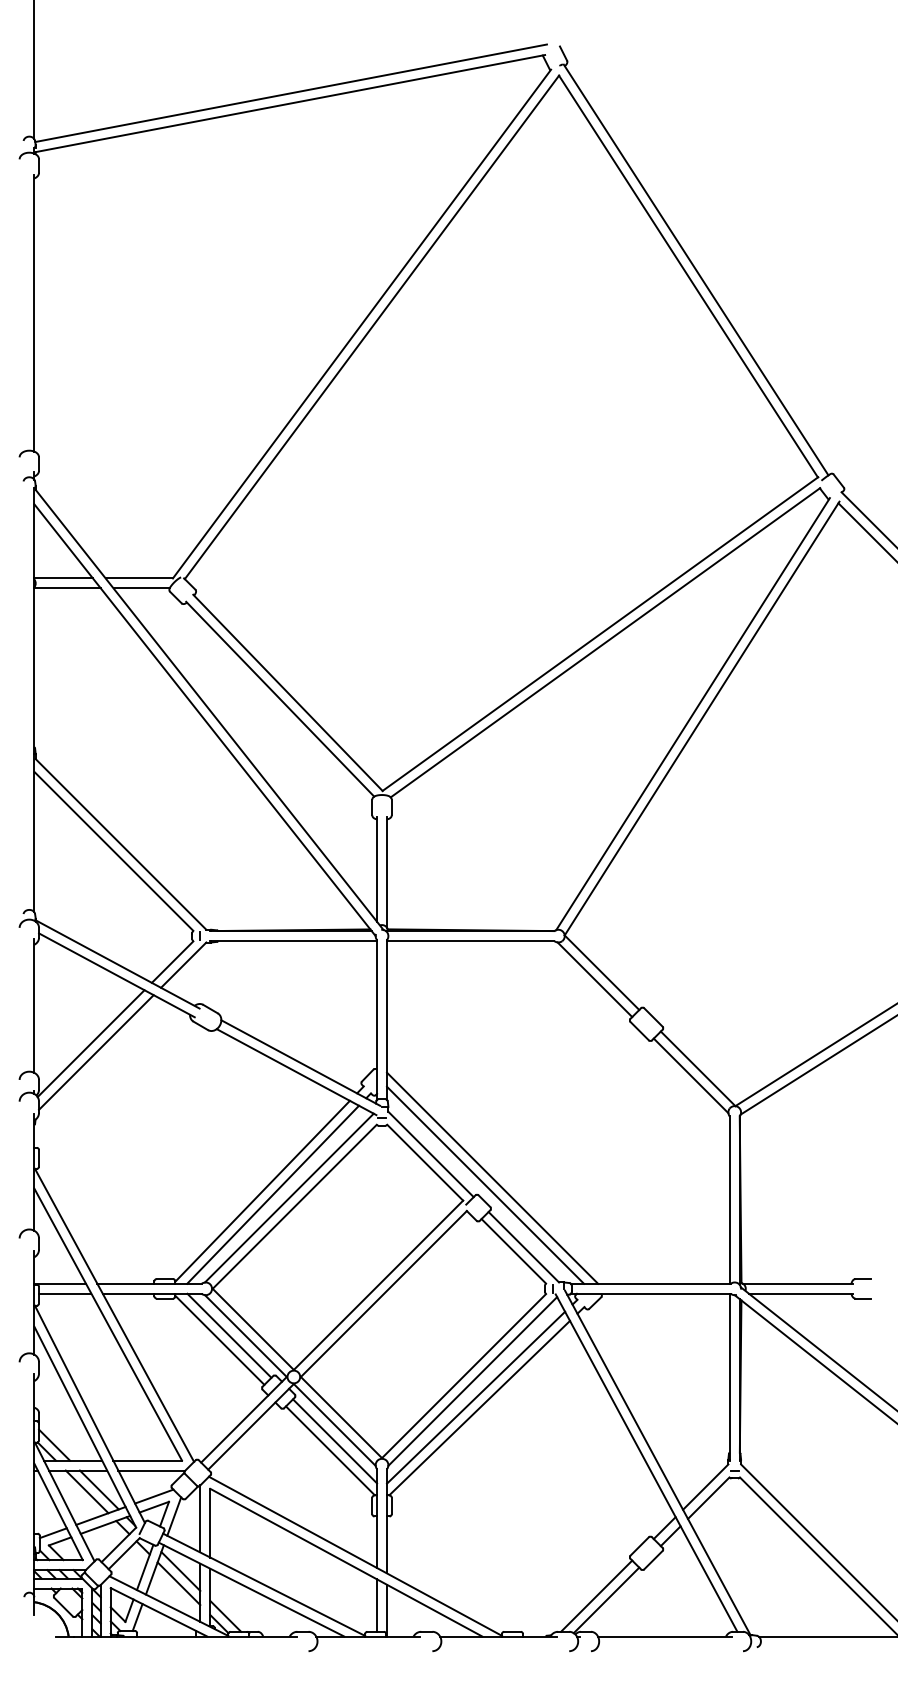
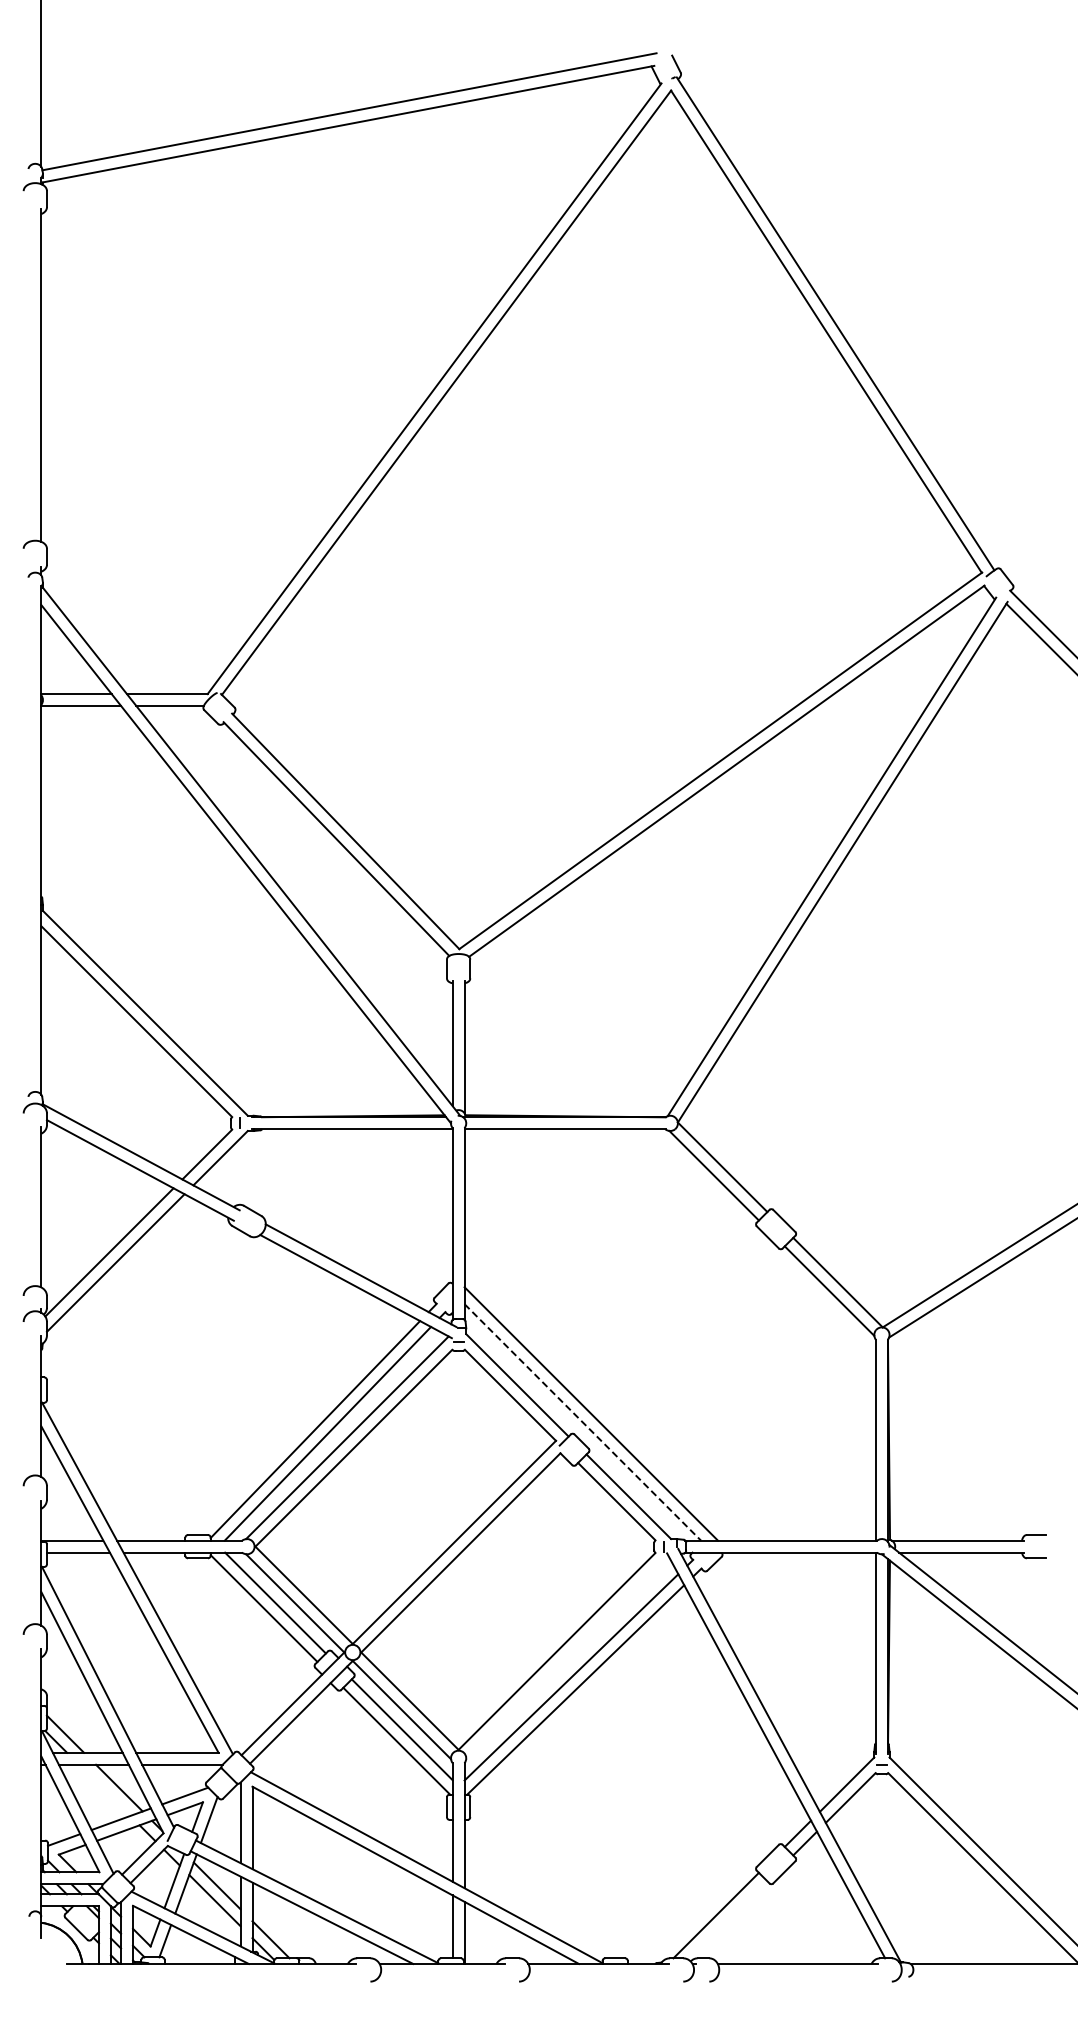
line: (486, 1185) -> (583, 1422), solid -> dashed
line: (472, 1381) -> (567, 1657), removed
line: (86, 1491) -> (104, 1789), removed
line: (606, 1600) -> (727, 1920), removed

